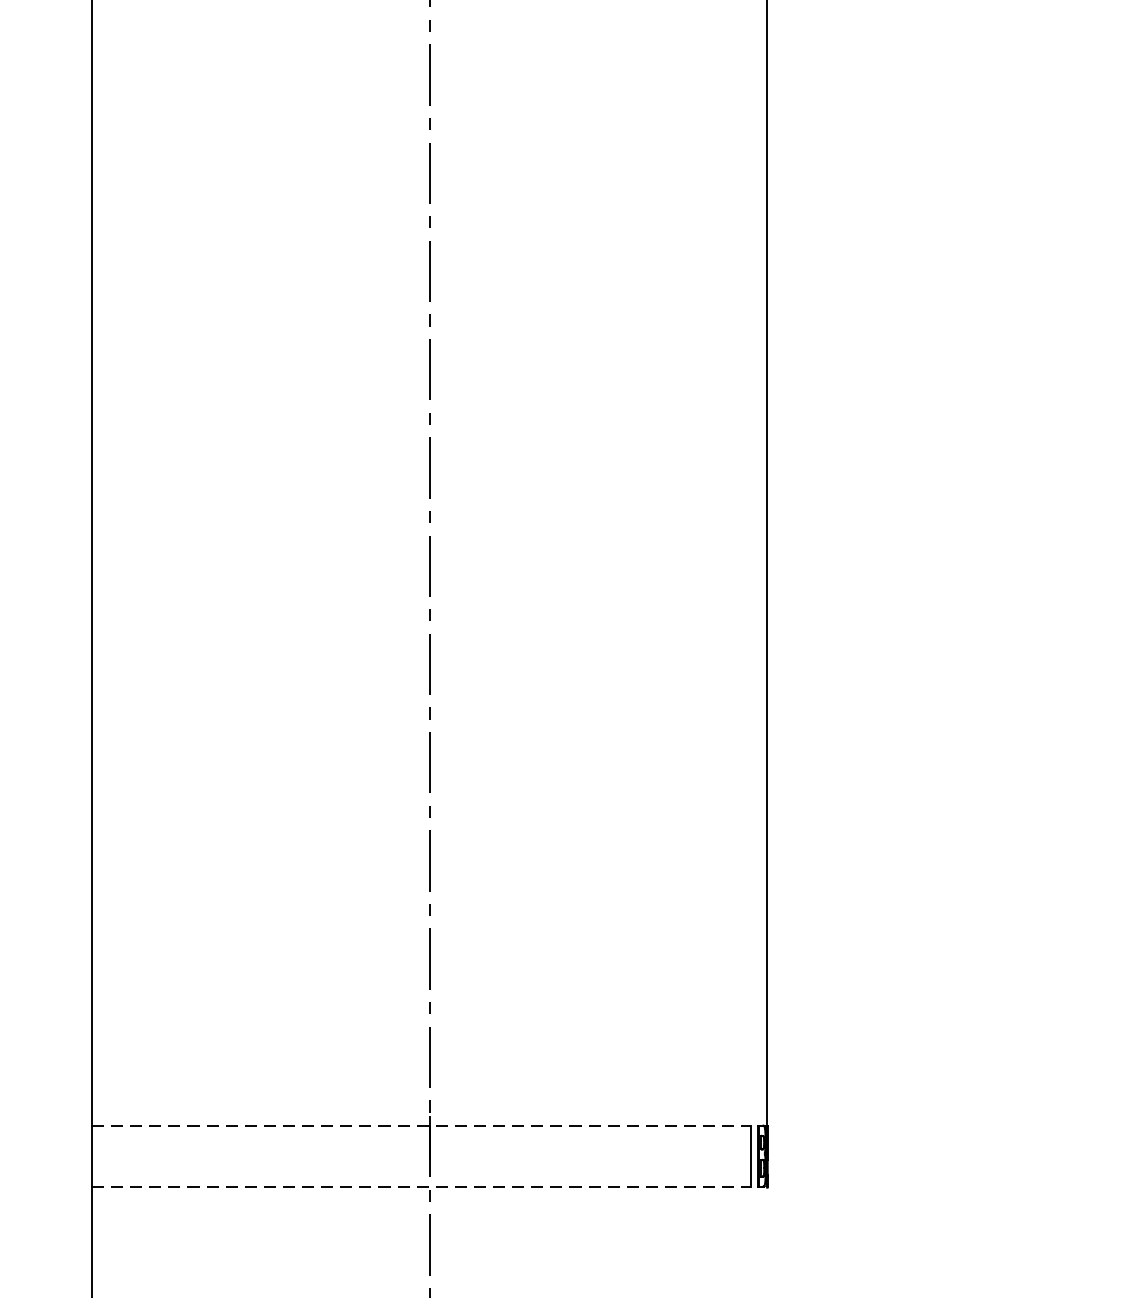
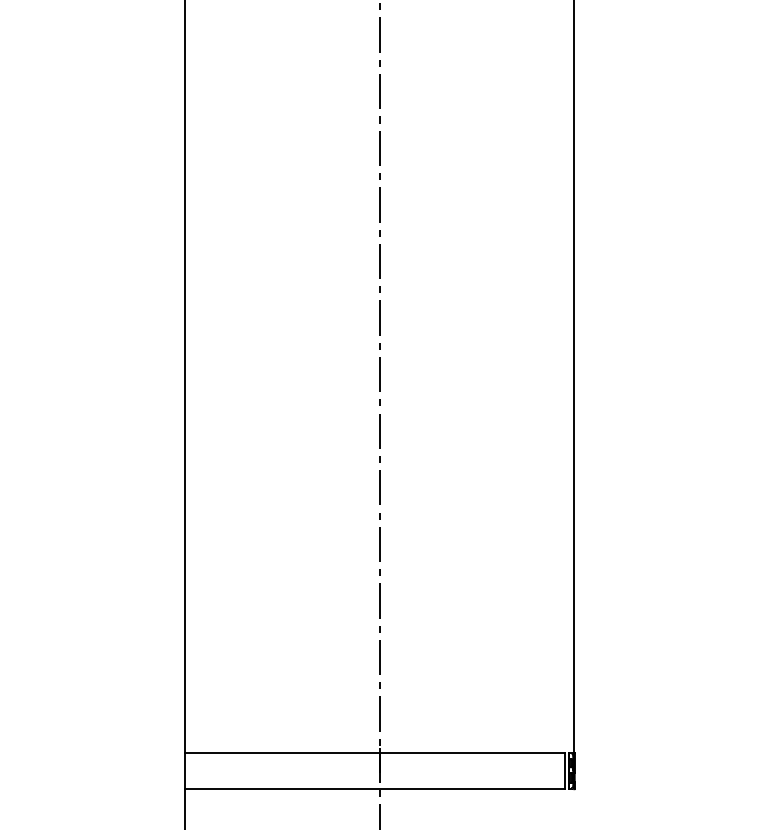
line: (421, 1125) -> (375, 753), dashed -> solid
line: (421, 1186) -> (375, 788), dashed -> solid

